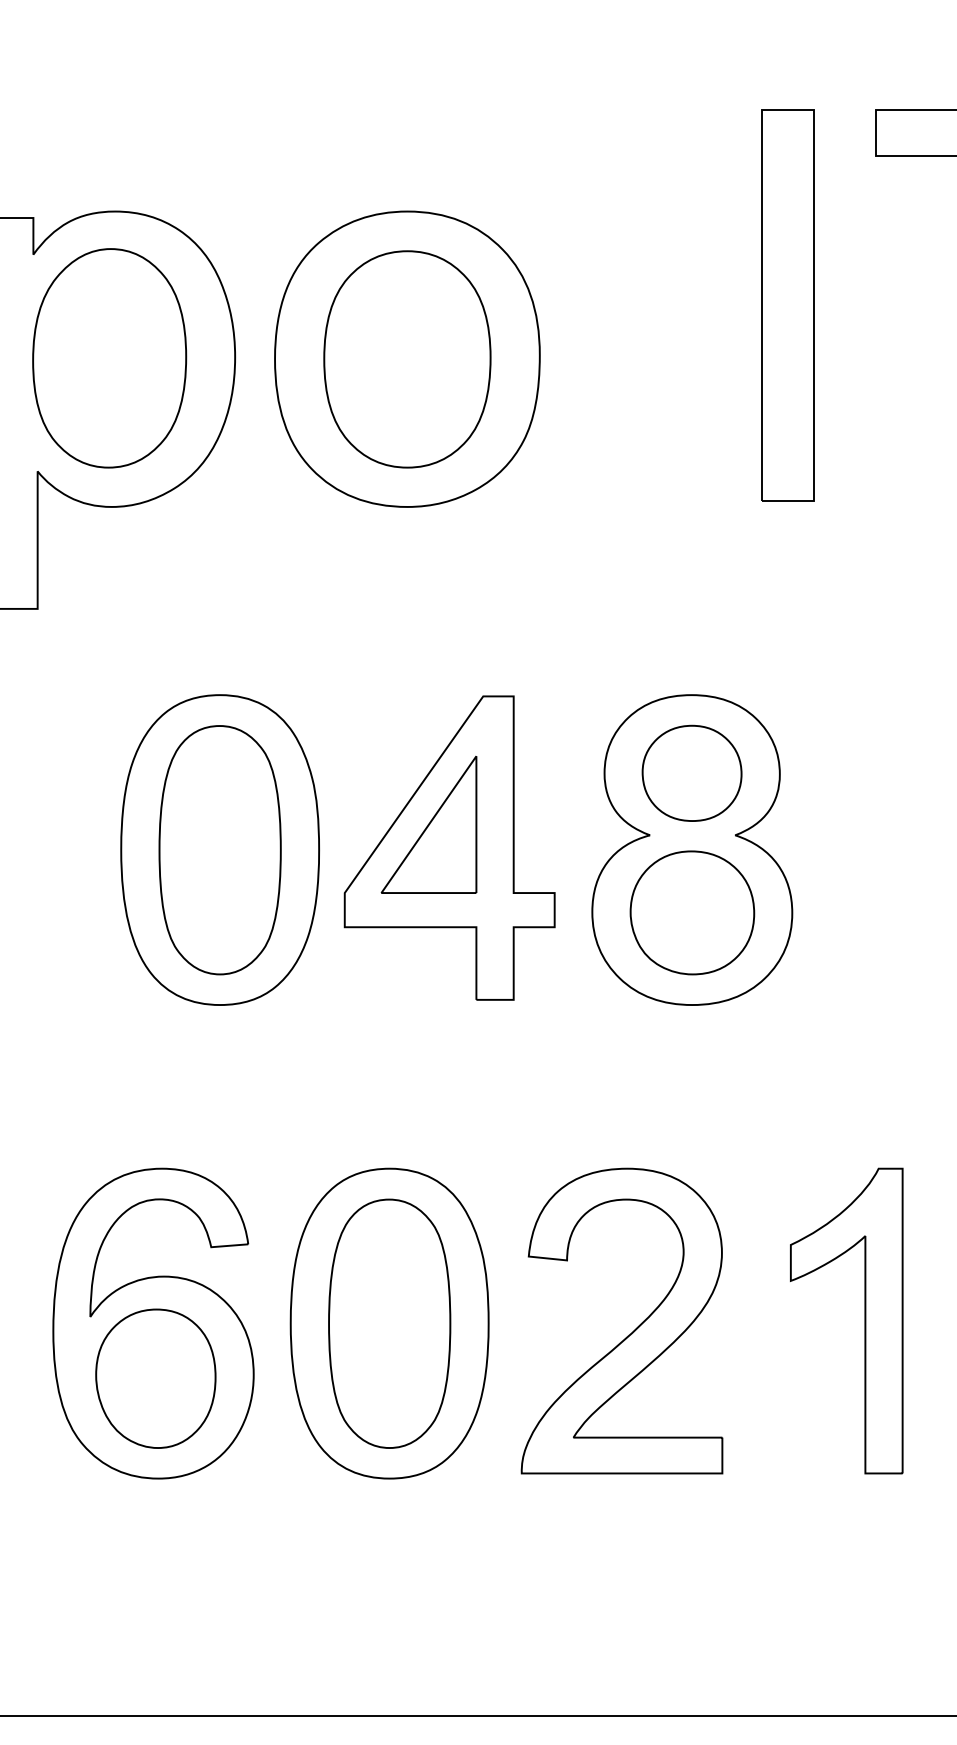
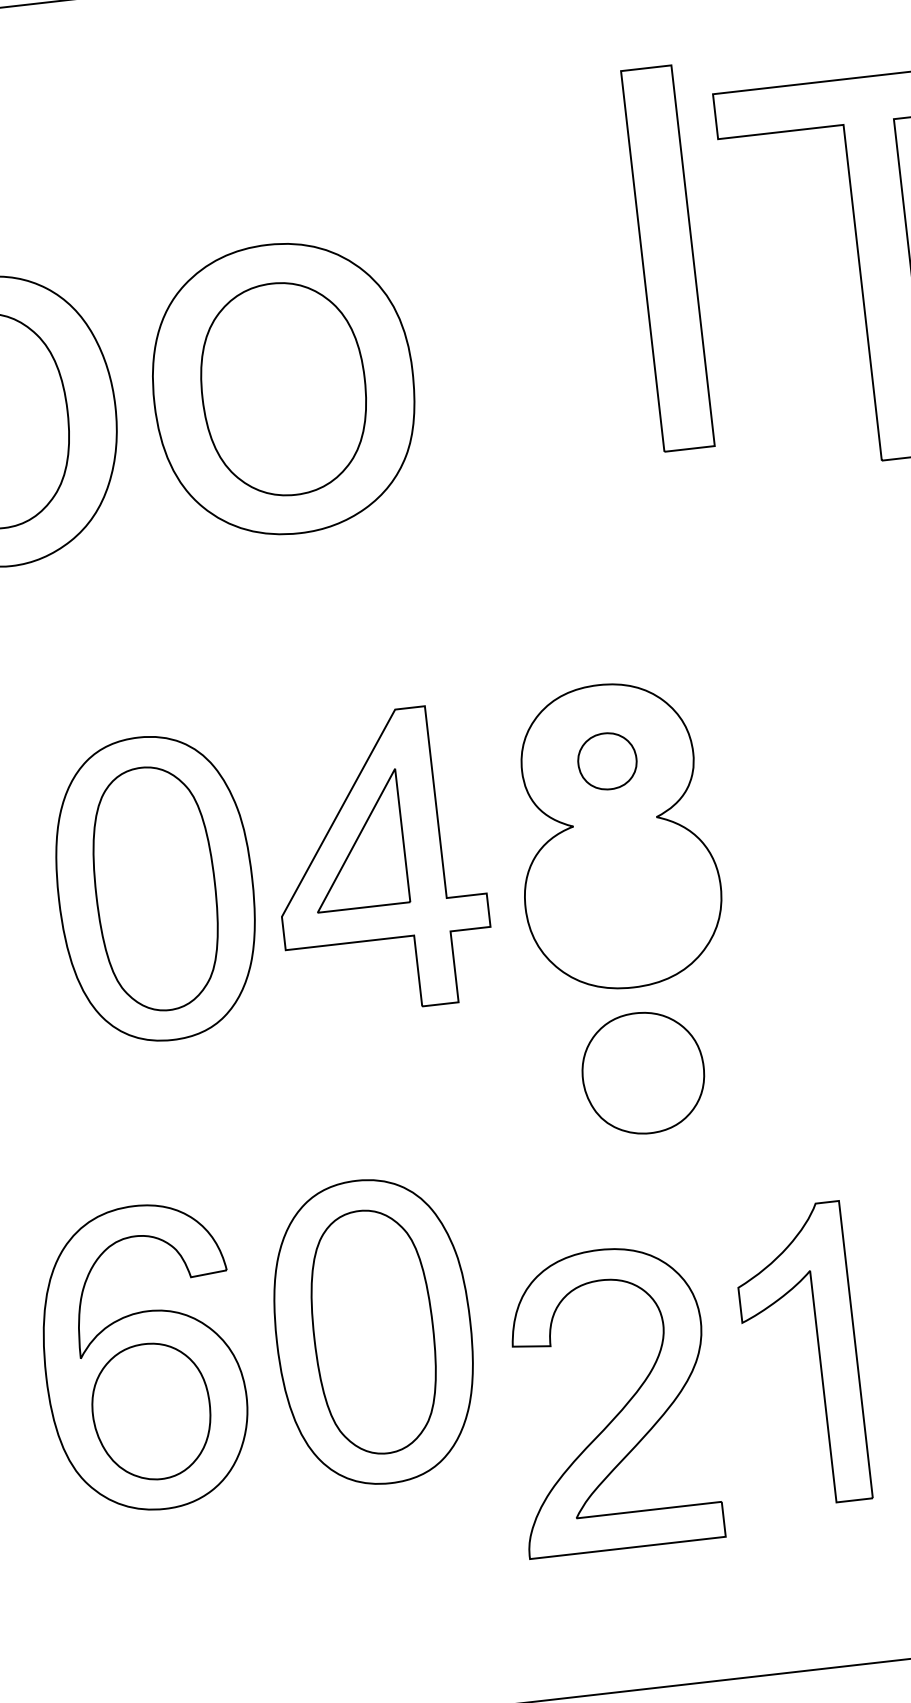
part: (787, 305) -> (667, 258), moved
part: (691, 772) -> (606, 760), size x0.6
part: (692, 912) -> (643, 1072), moved
part: (864, 1320) -> (818, 1353), moved
part: (632, 1331) -> (622, 1408), moved

